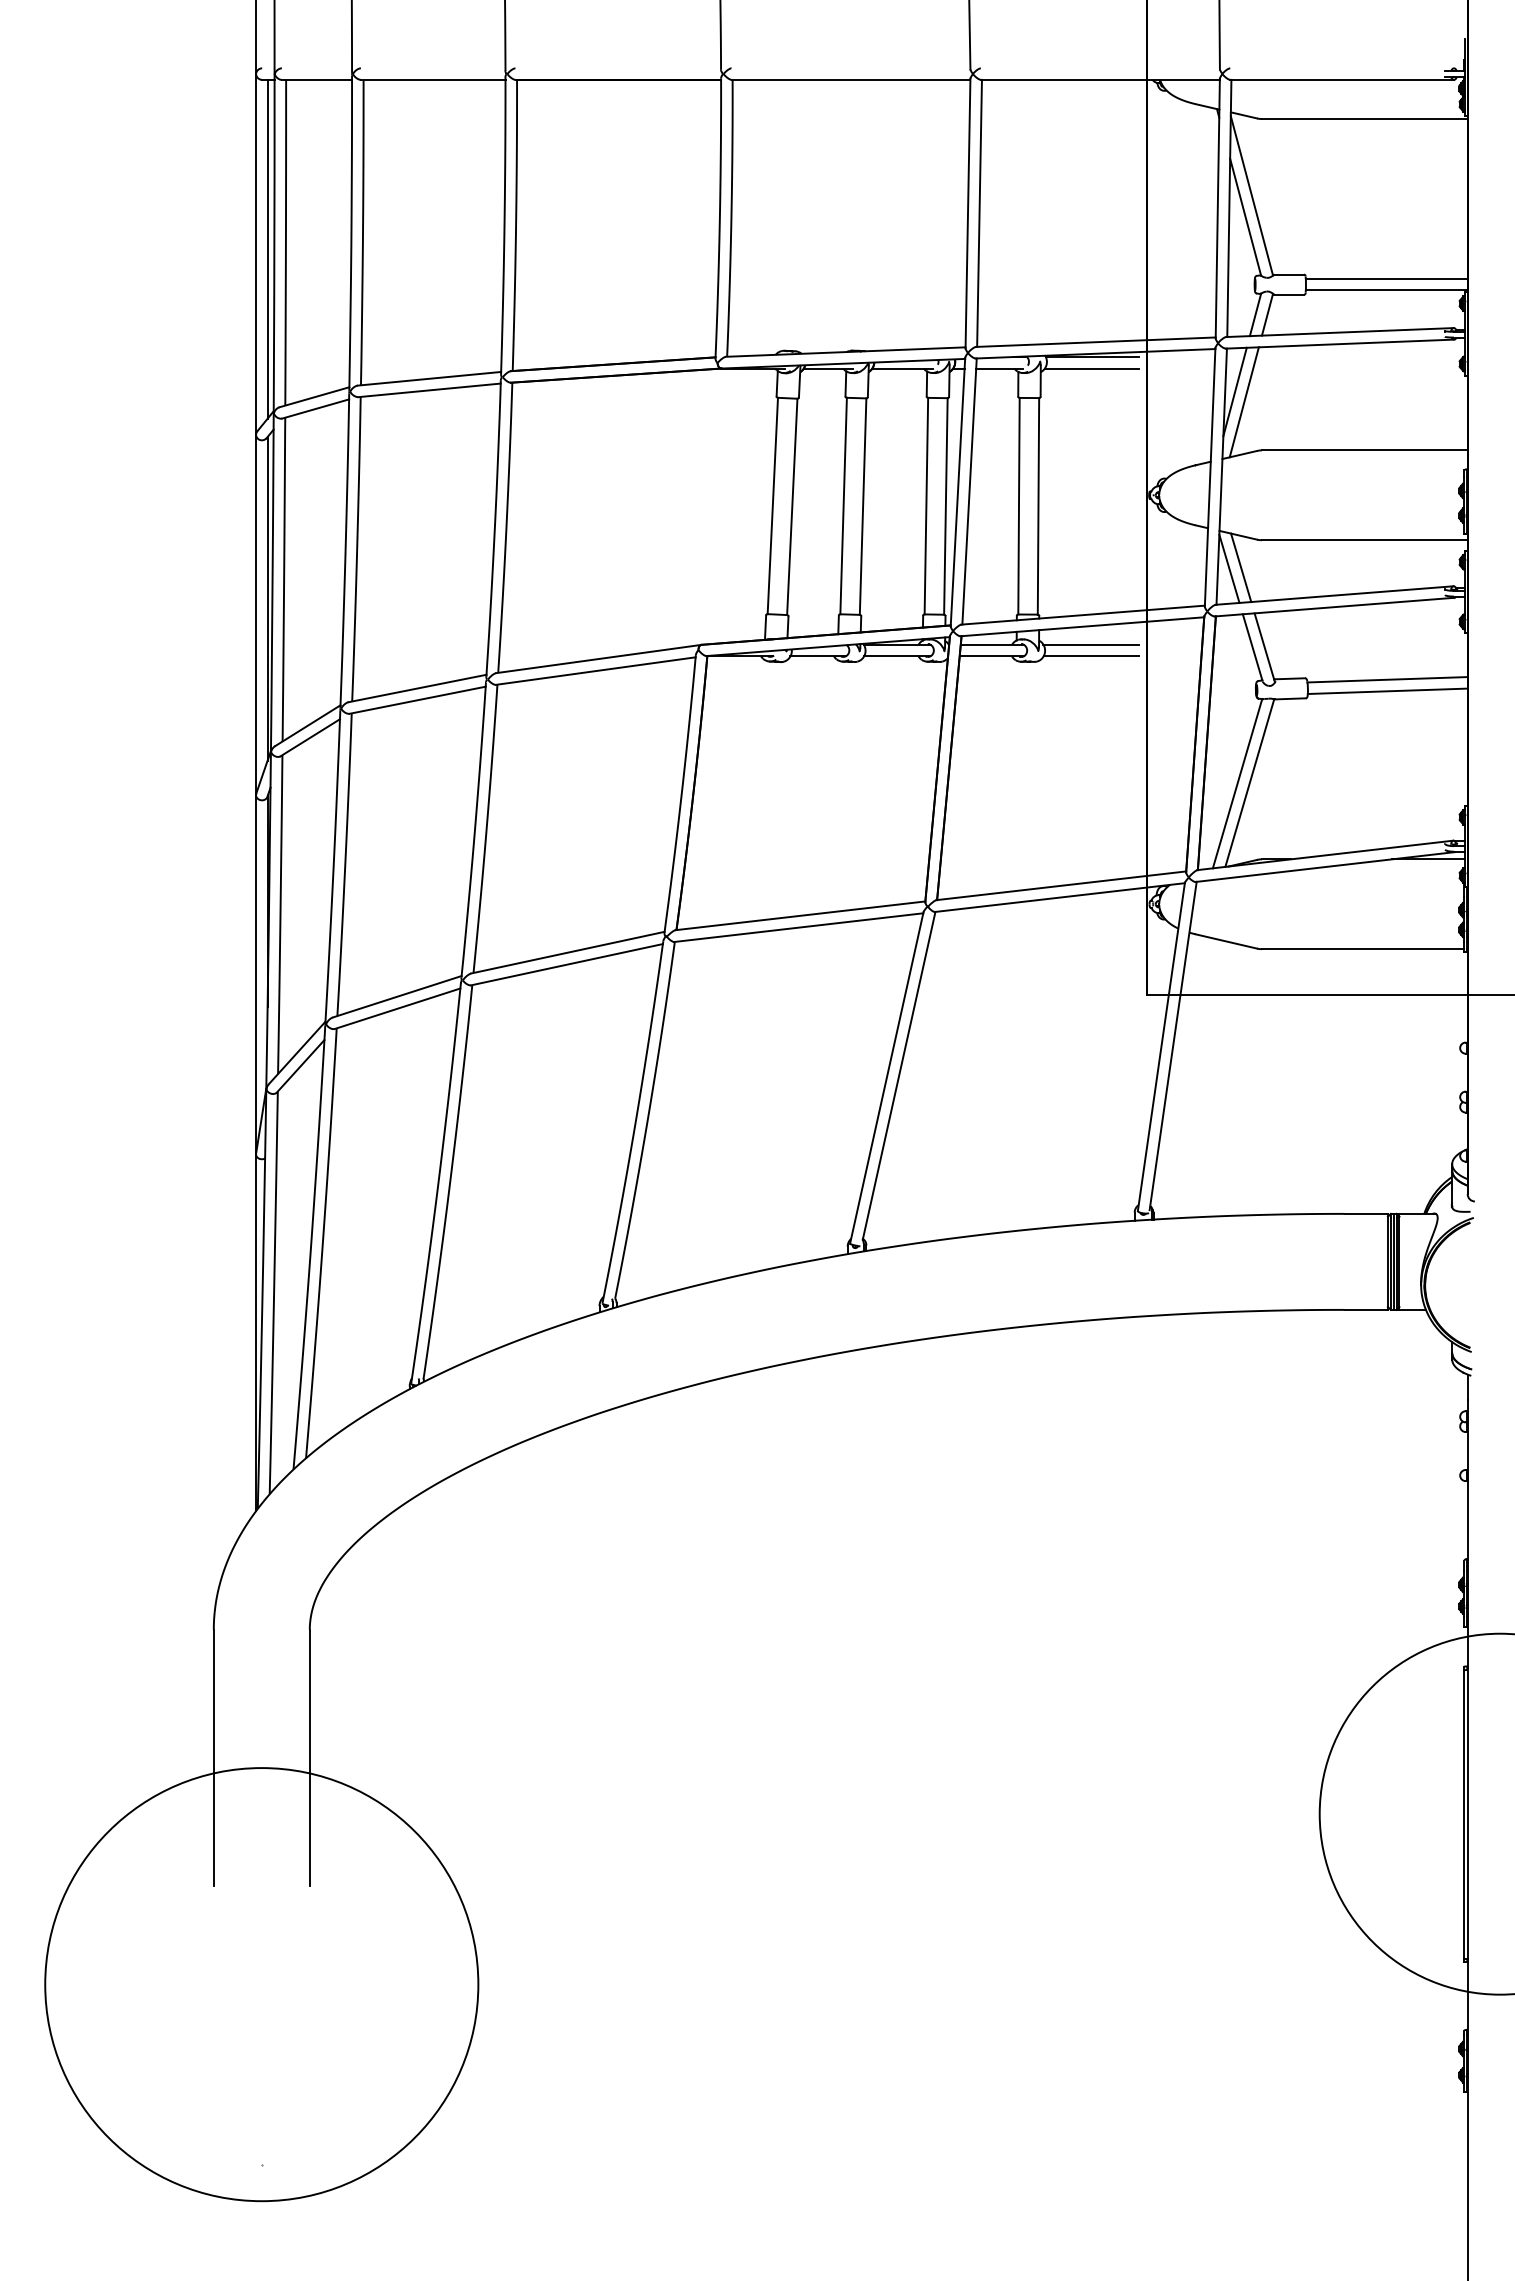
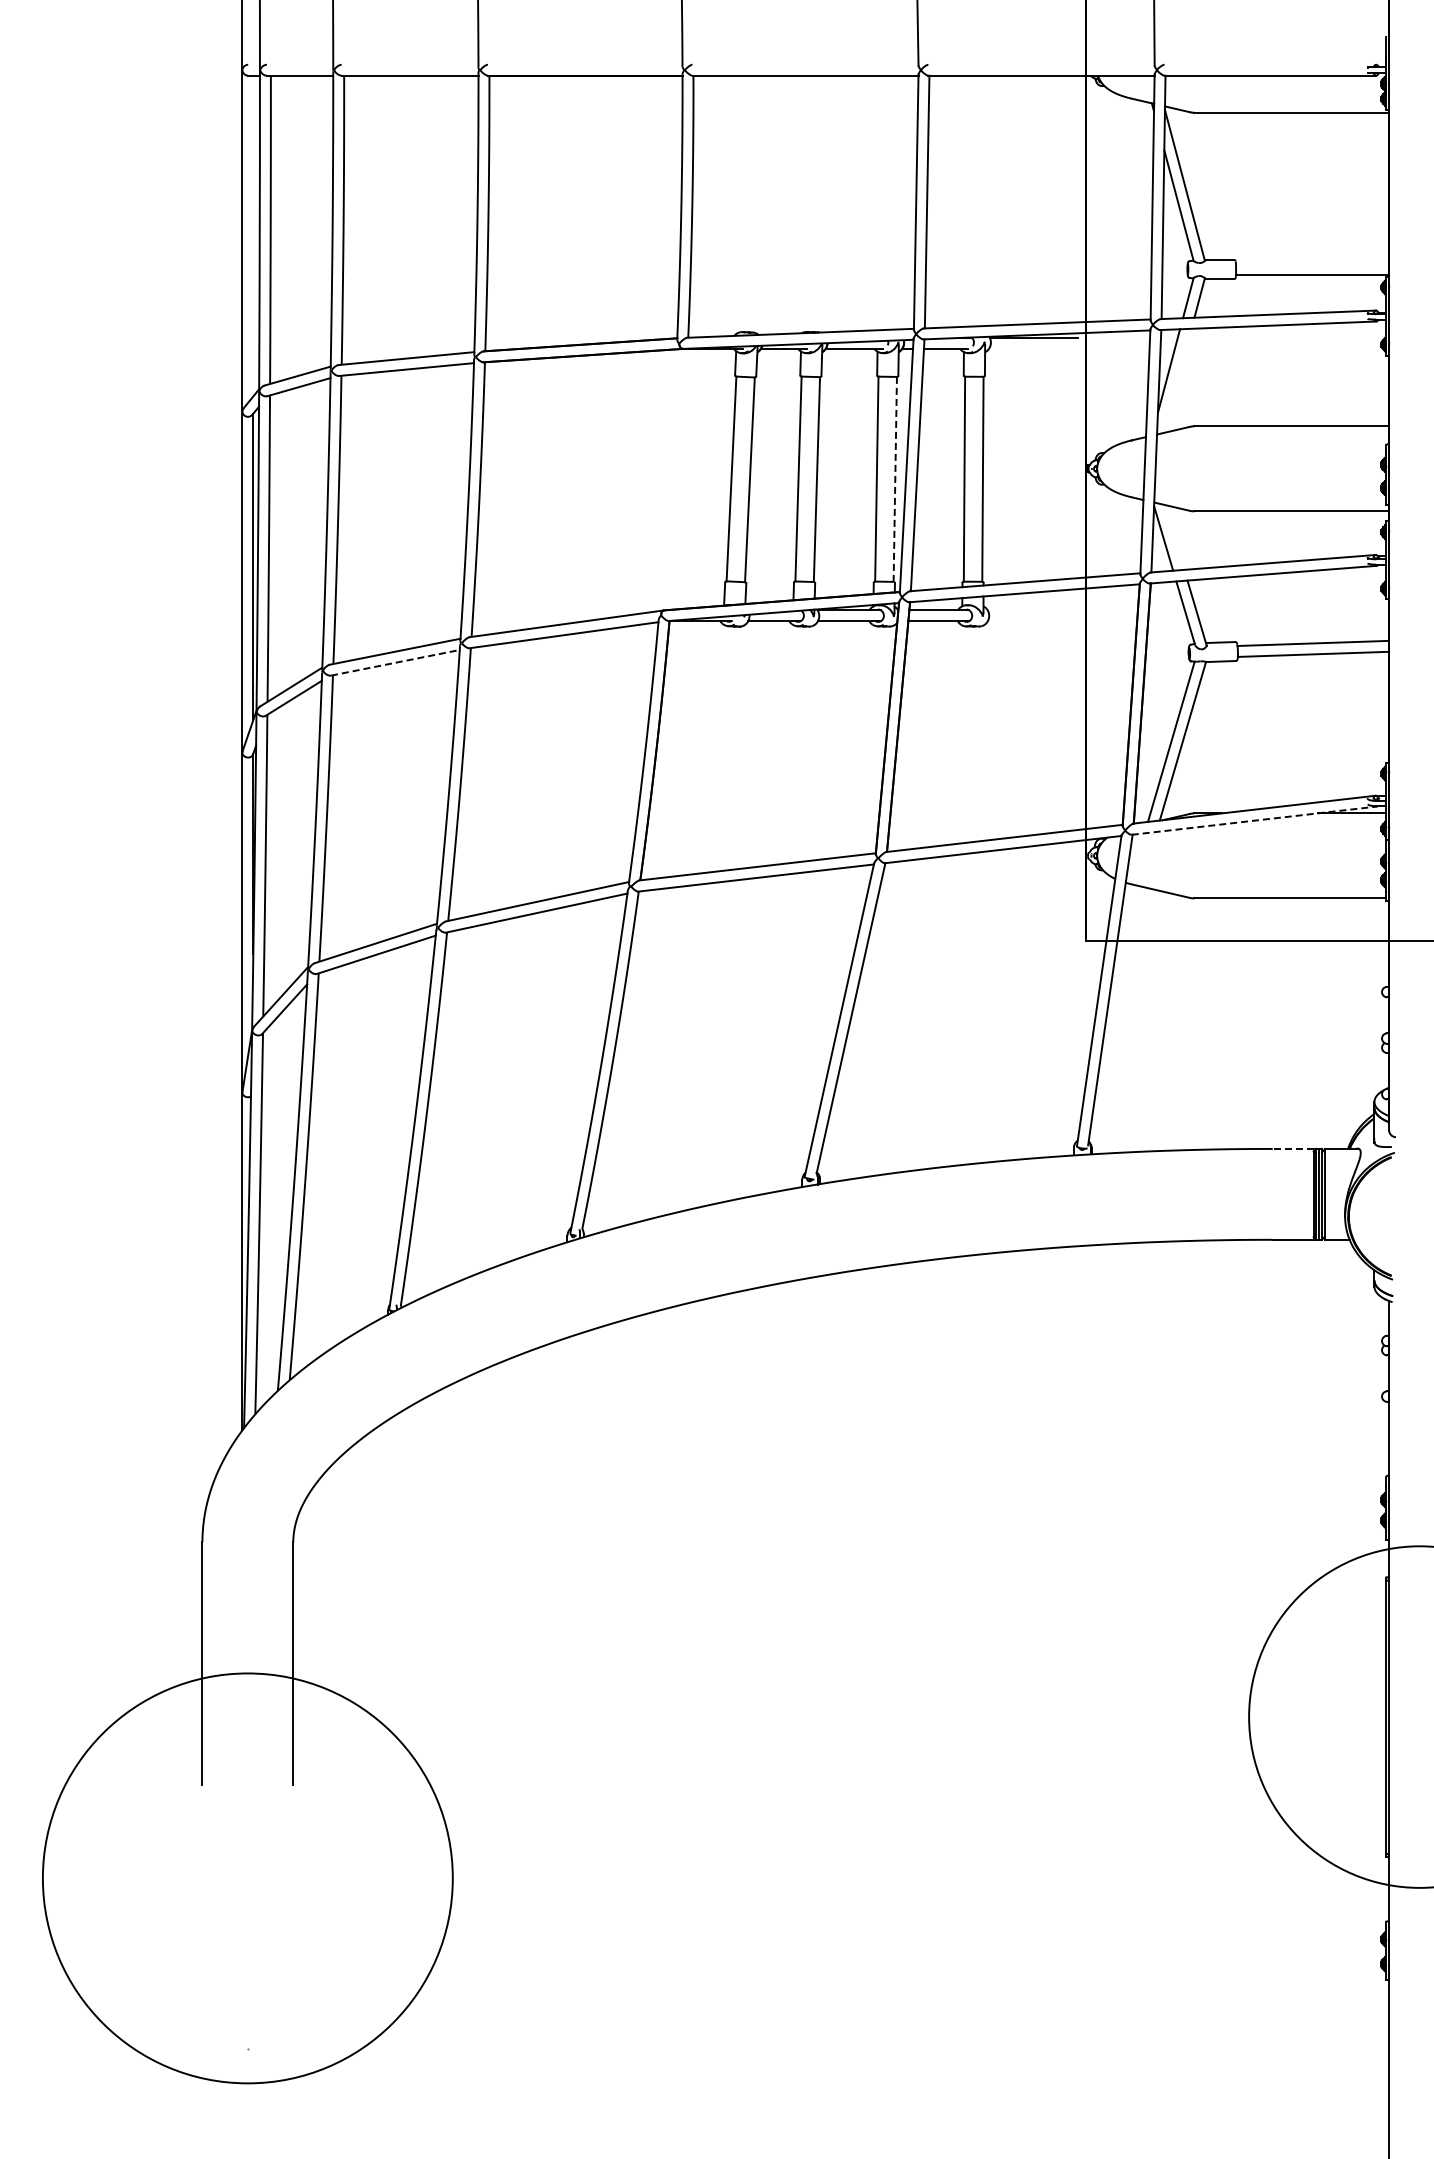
line: (267, 248) -> (253, 235), removed
line: (1386, 279) -> (1312, 264), removed
line: (1091, 368) -> (1033, 348), removed
line: (1244, 401) -> (1177, 380), removed
line: (946, 505) -> (895, 478), solid -> dashed
line: (1240, 567) -> (1174, 537), removed
line: (1090, 644) -> (1032, 610), removed
line: (1090, 656) -> (1032, 621), removed
line: (417, 699) -> (395, 662), solid -> dashed
line: (1325, 866) -> (1254, 820), solid -> dashed
line: (1365, 1213) -> (1292, 1148), solid -> dashed

